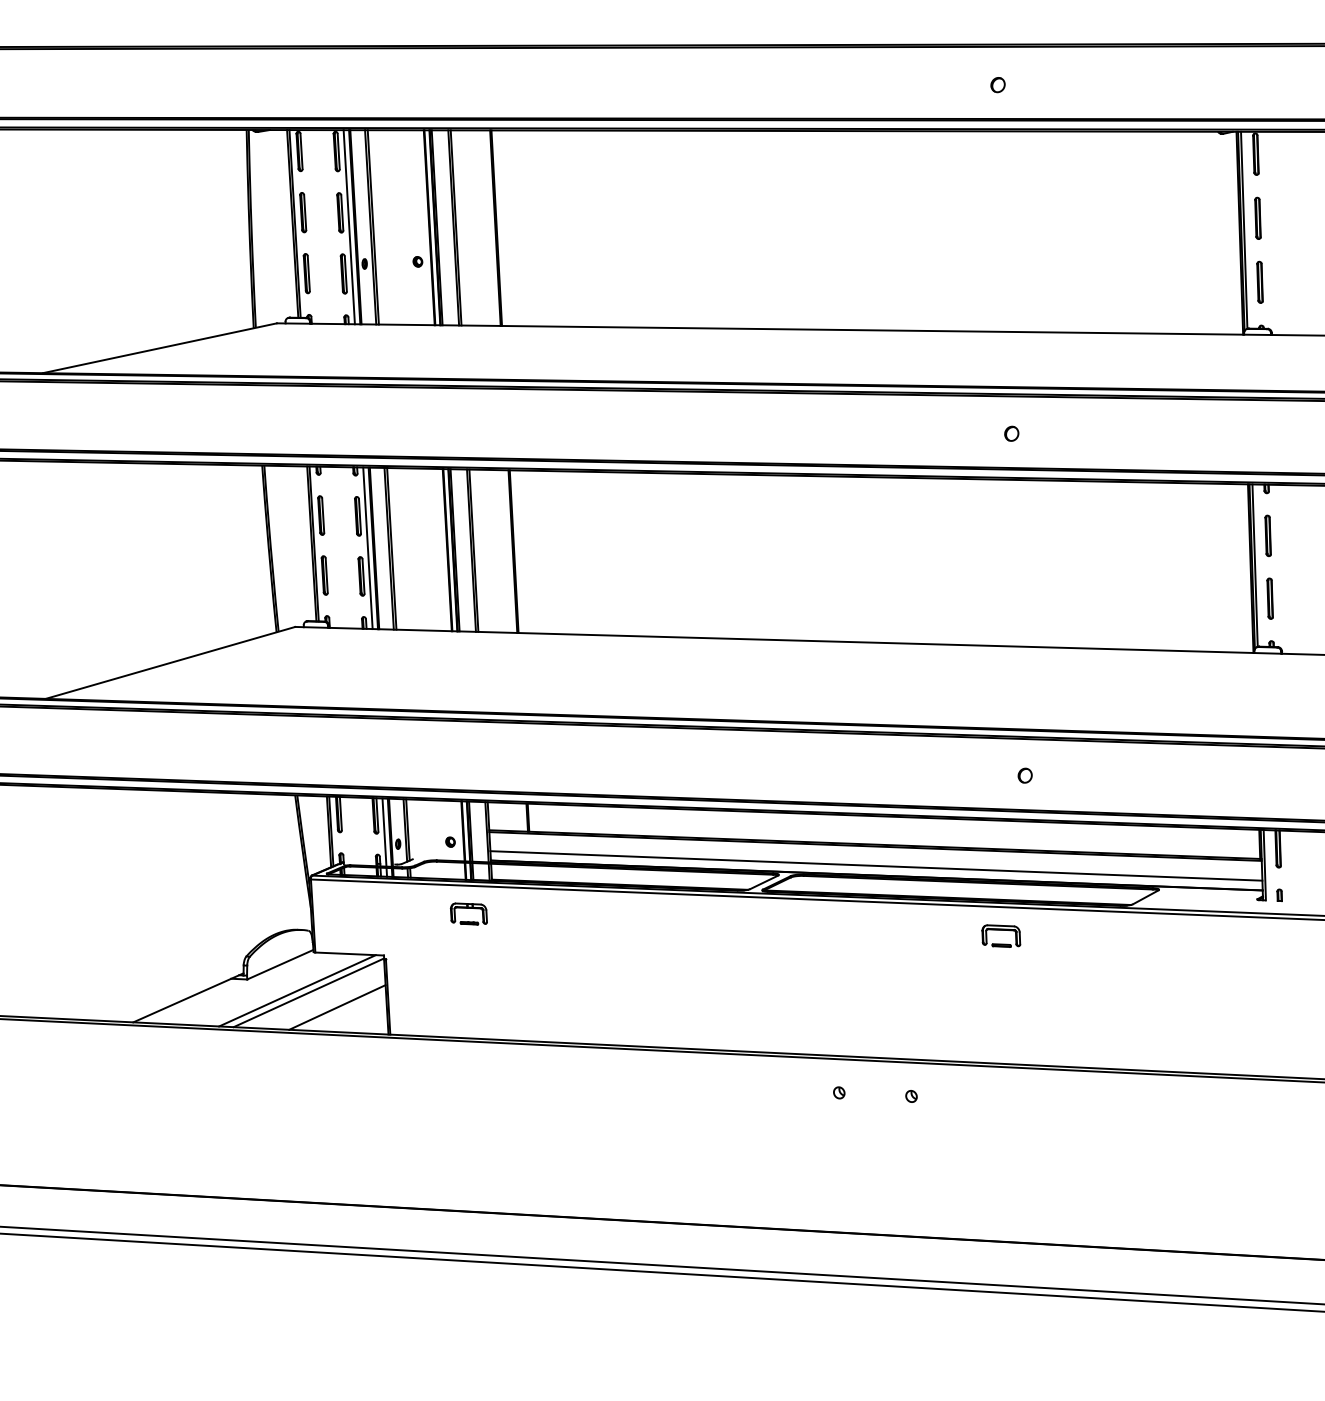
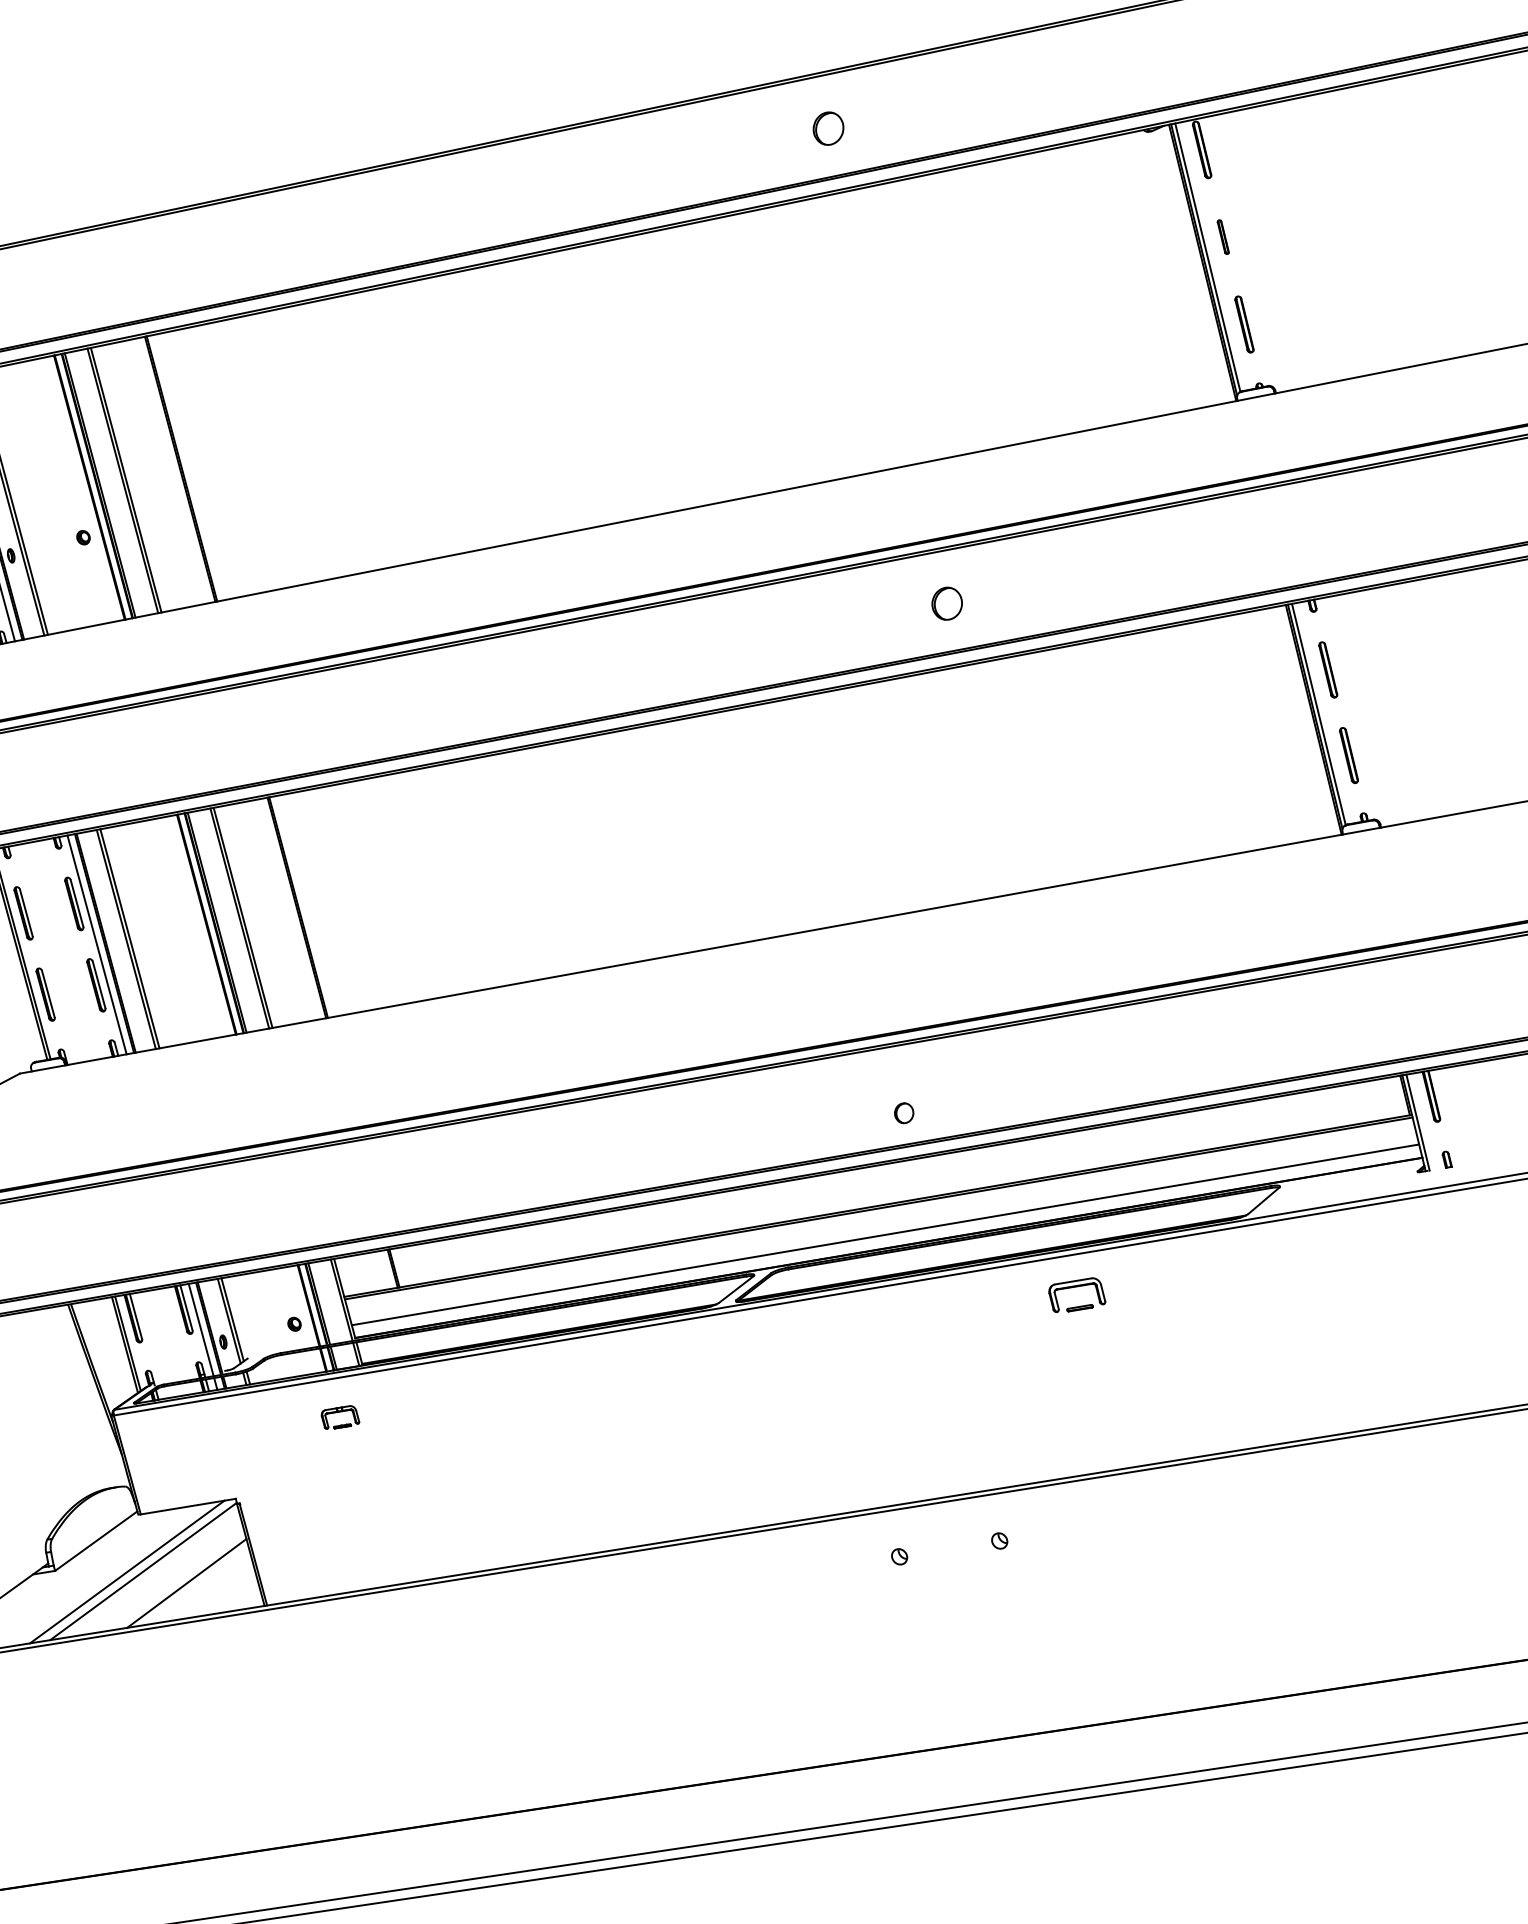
part: (997, 85) -> (827, 129), size x1.6
part: (1257, 217) -> (1222, 236), size x0.6
part: (1011, 433) -> (946, 603), size x1.6
part: (1024, 775) -> (903, 1113), moved
part: (468, 913) -> (339, 1417), size x0.7

